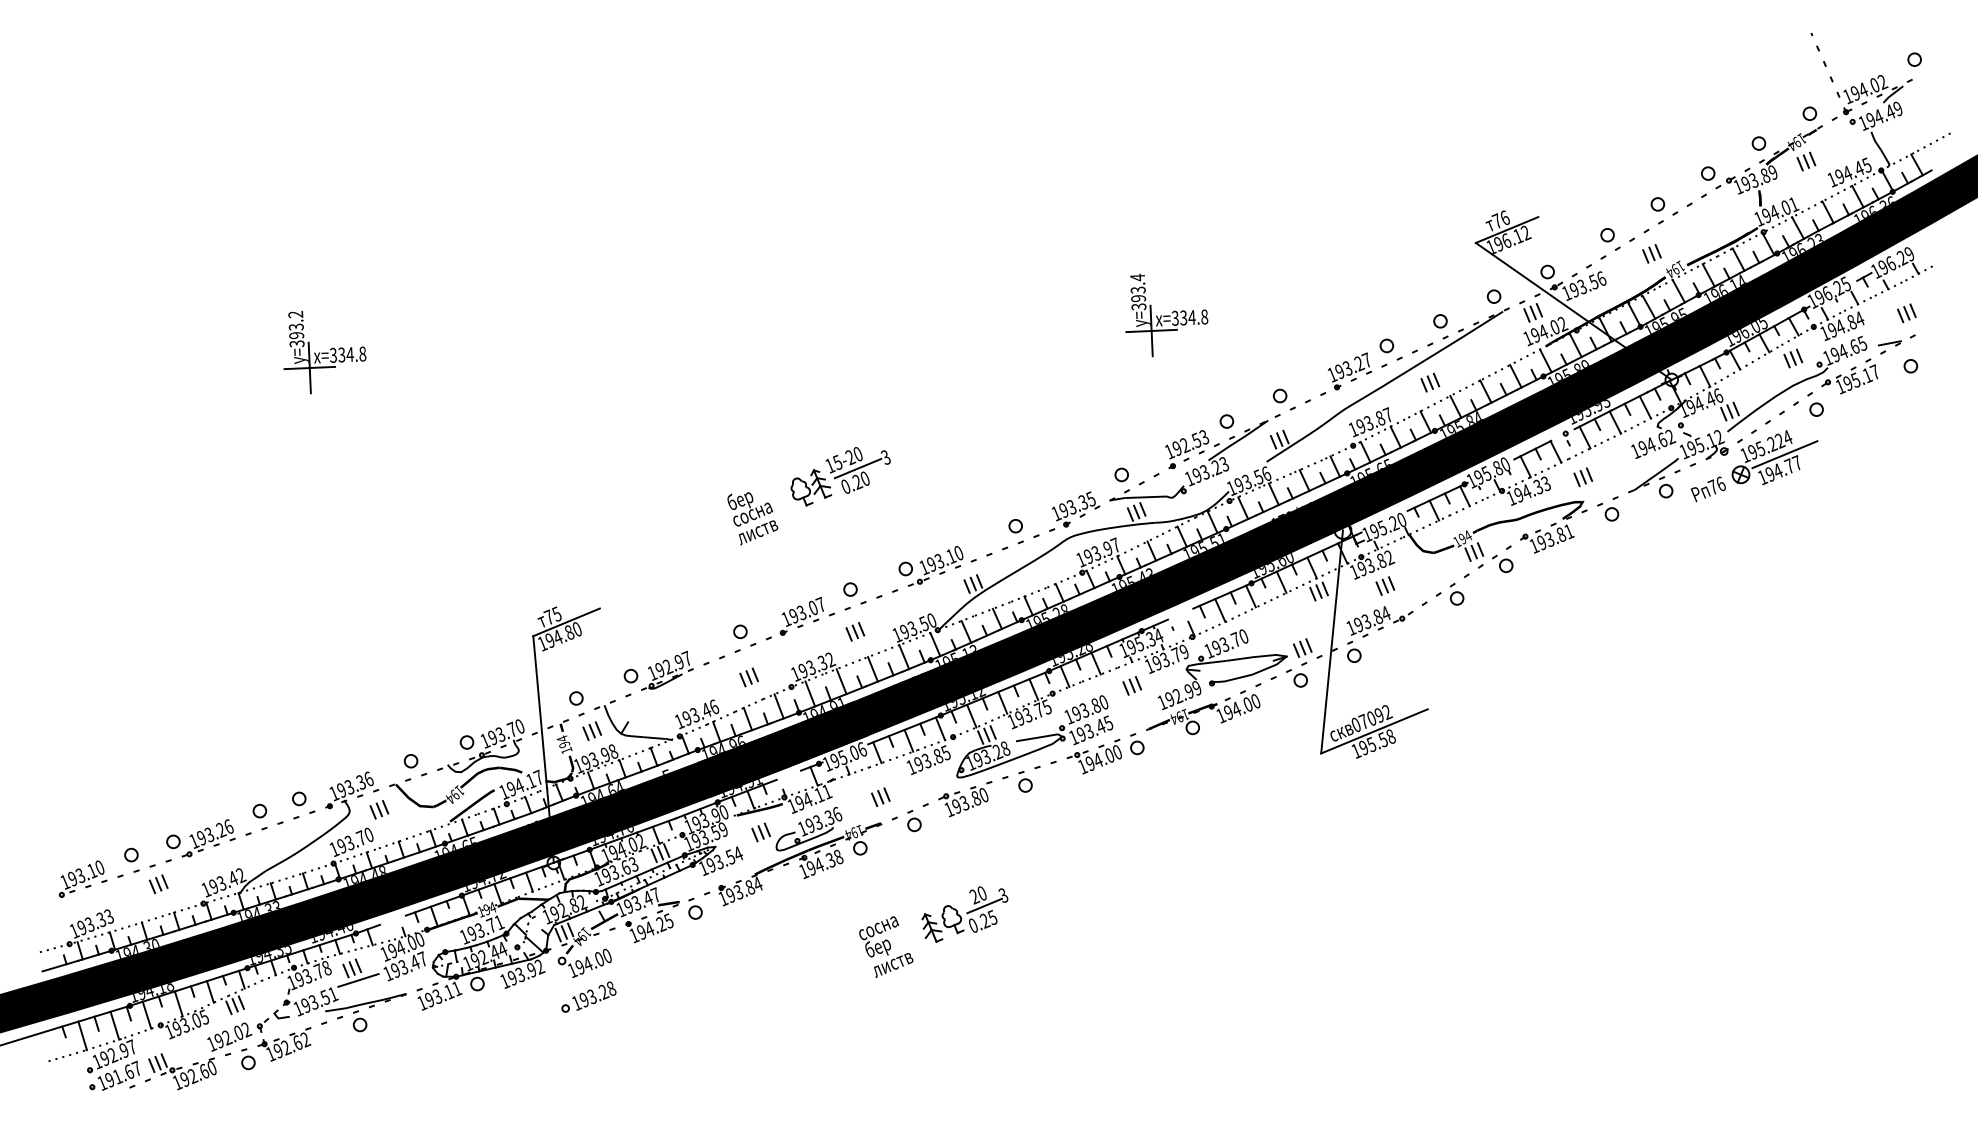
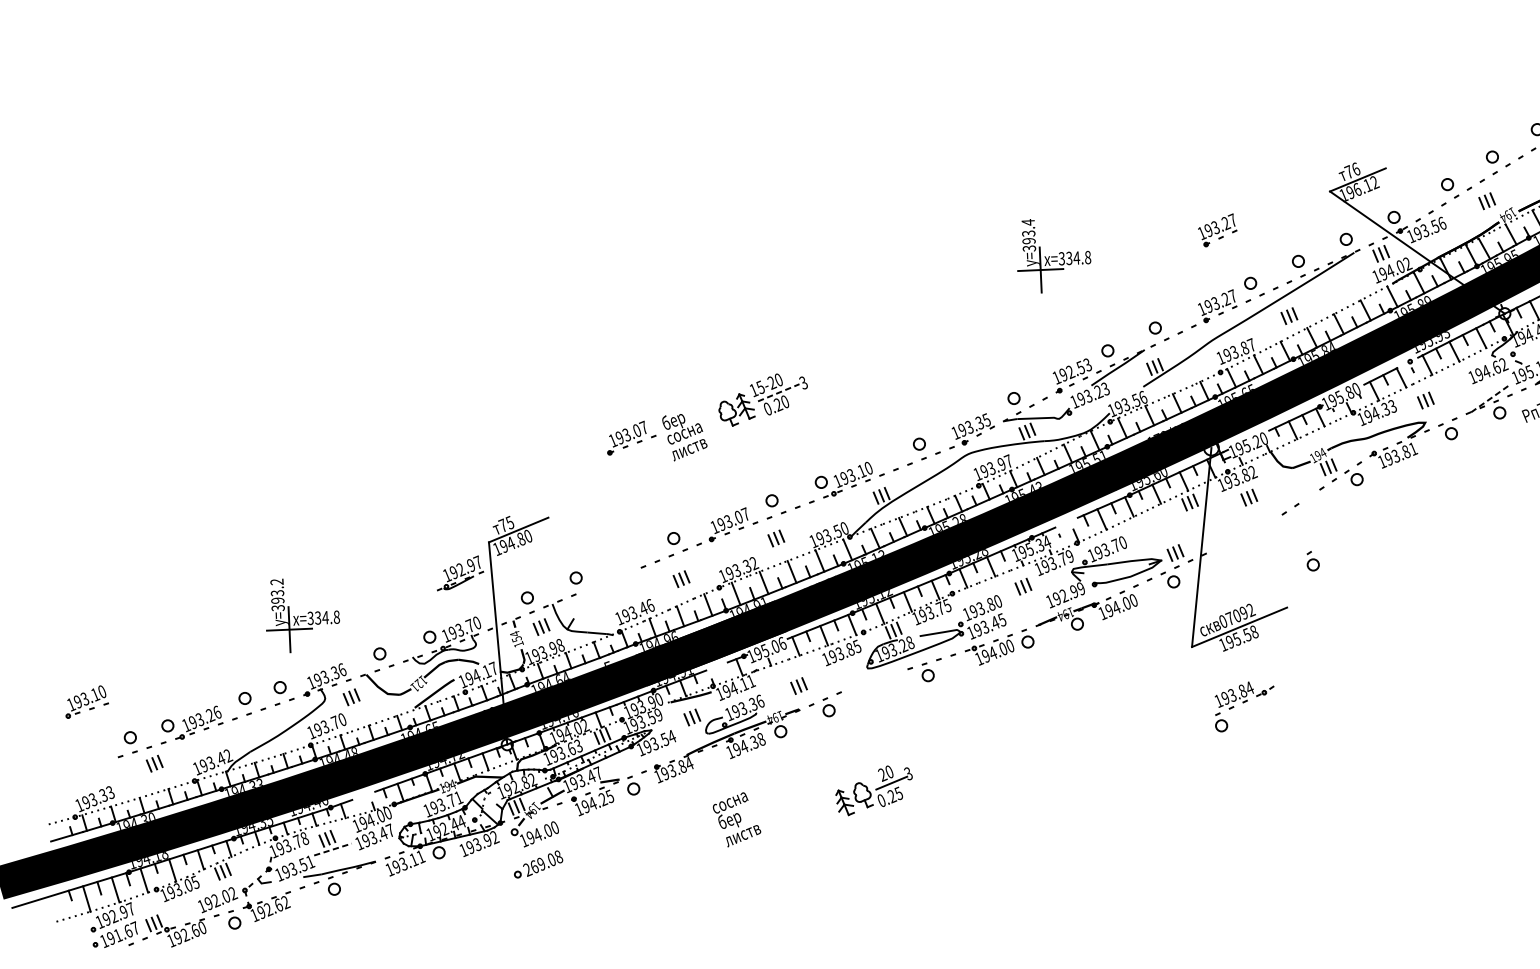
part: (1349, 286) -> (1217, 230), added
part: (324, 352) -> (302, 615), moved
line: (858, 468) -> (779, 392), solid -> dashed
line: (1657, 473) -> (1492, 397), solid -> dashed
part: (692, 518) -> (631, 437), added
part: (1457, 593) -> (1313, 560), moved
part: (1379, 634) -> (1244, 706), moved
part: (667, 670) -> (460, 572), moved
text: (564, 744) -> (516, 639), 194 -> 154
text: (452, 796) -> (416, 685), 194 -> 121
part: (965, 799) -> (874, 688), removed
part: (82, 878) -> (86, 701), moved
text: (886, 946) -> (737, 819), moved
line: (359, 980) -> (333, 849), solid -> dashed
text: (590, 998) -> (540, 865), 193.28 -> 269.08

